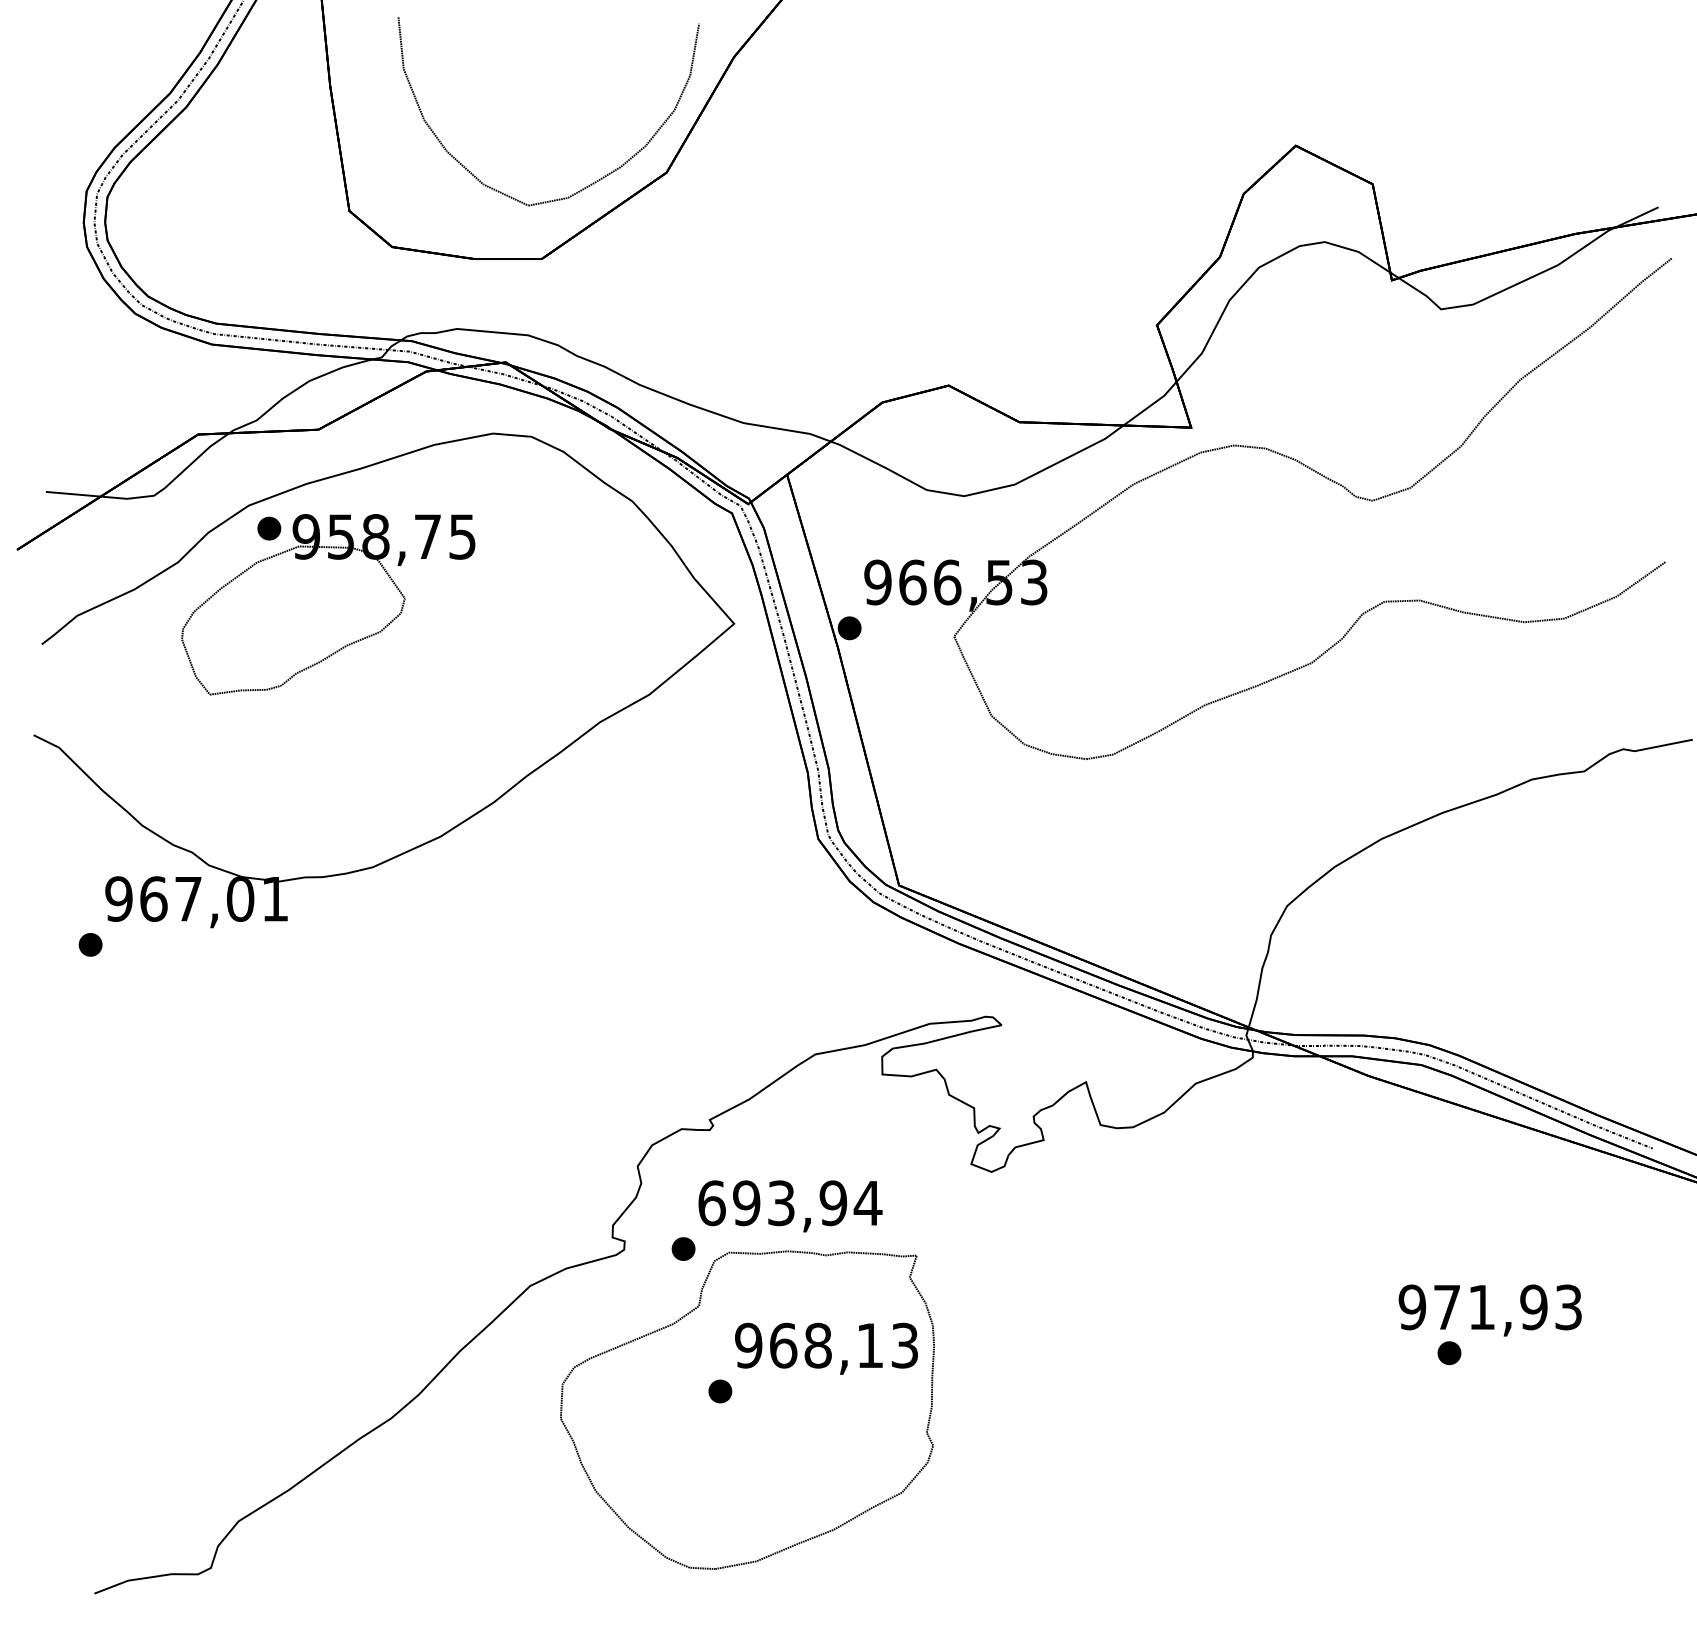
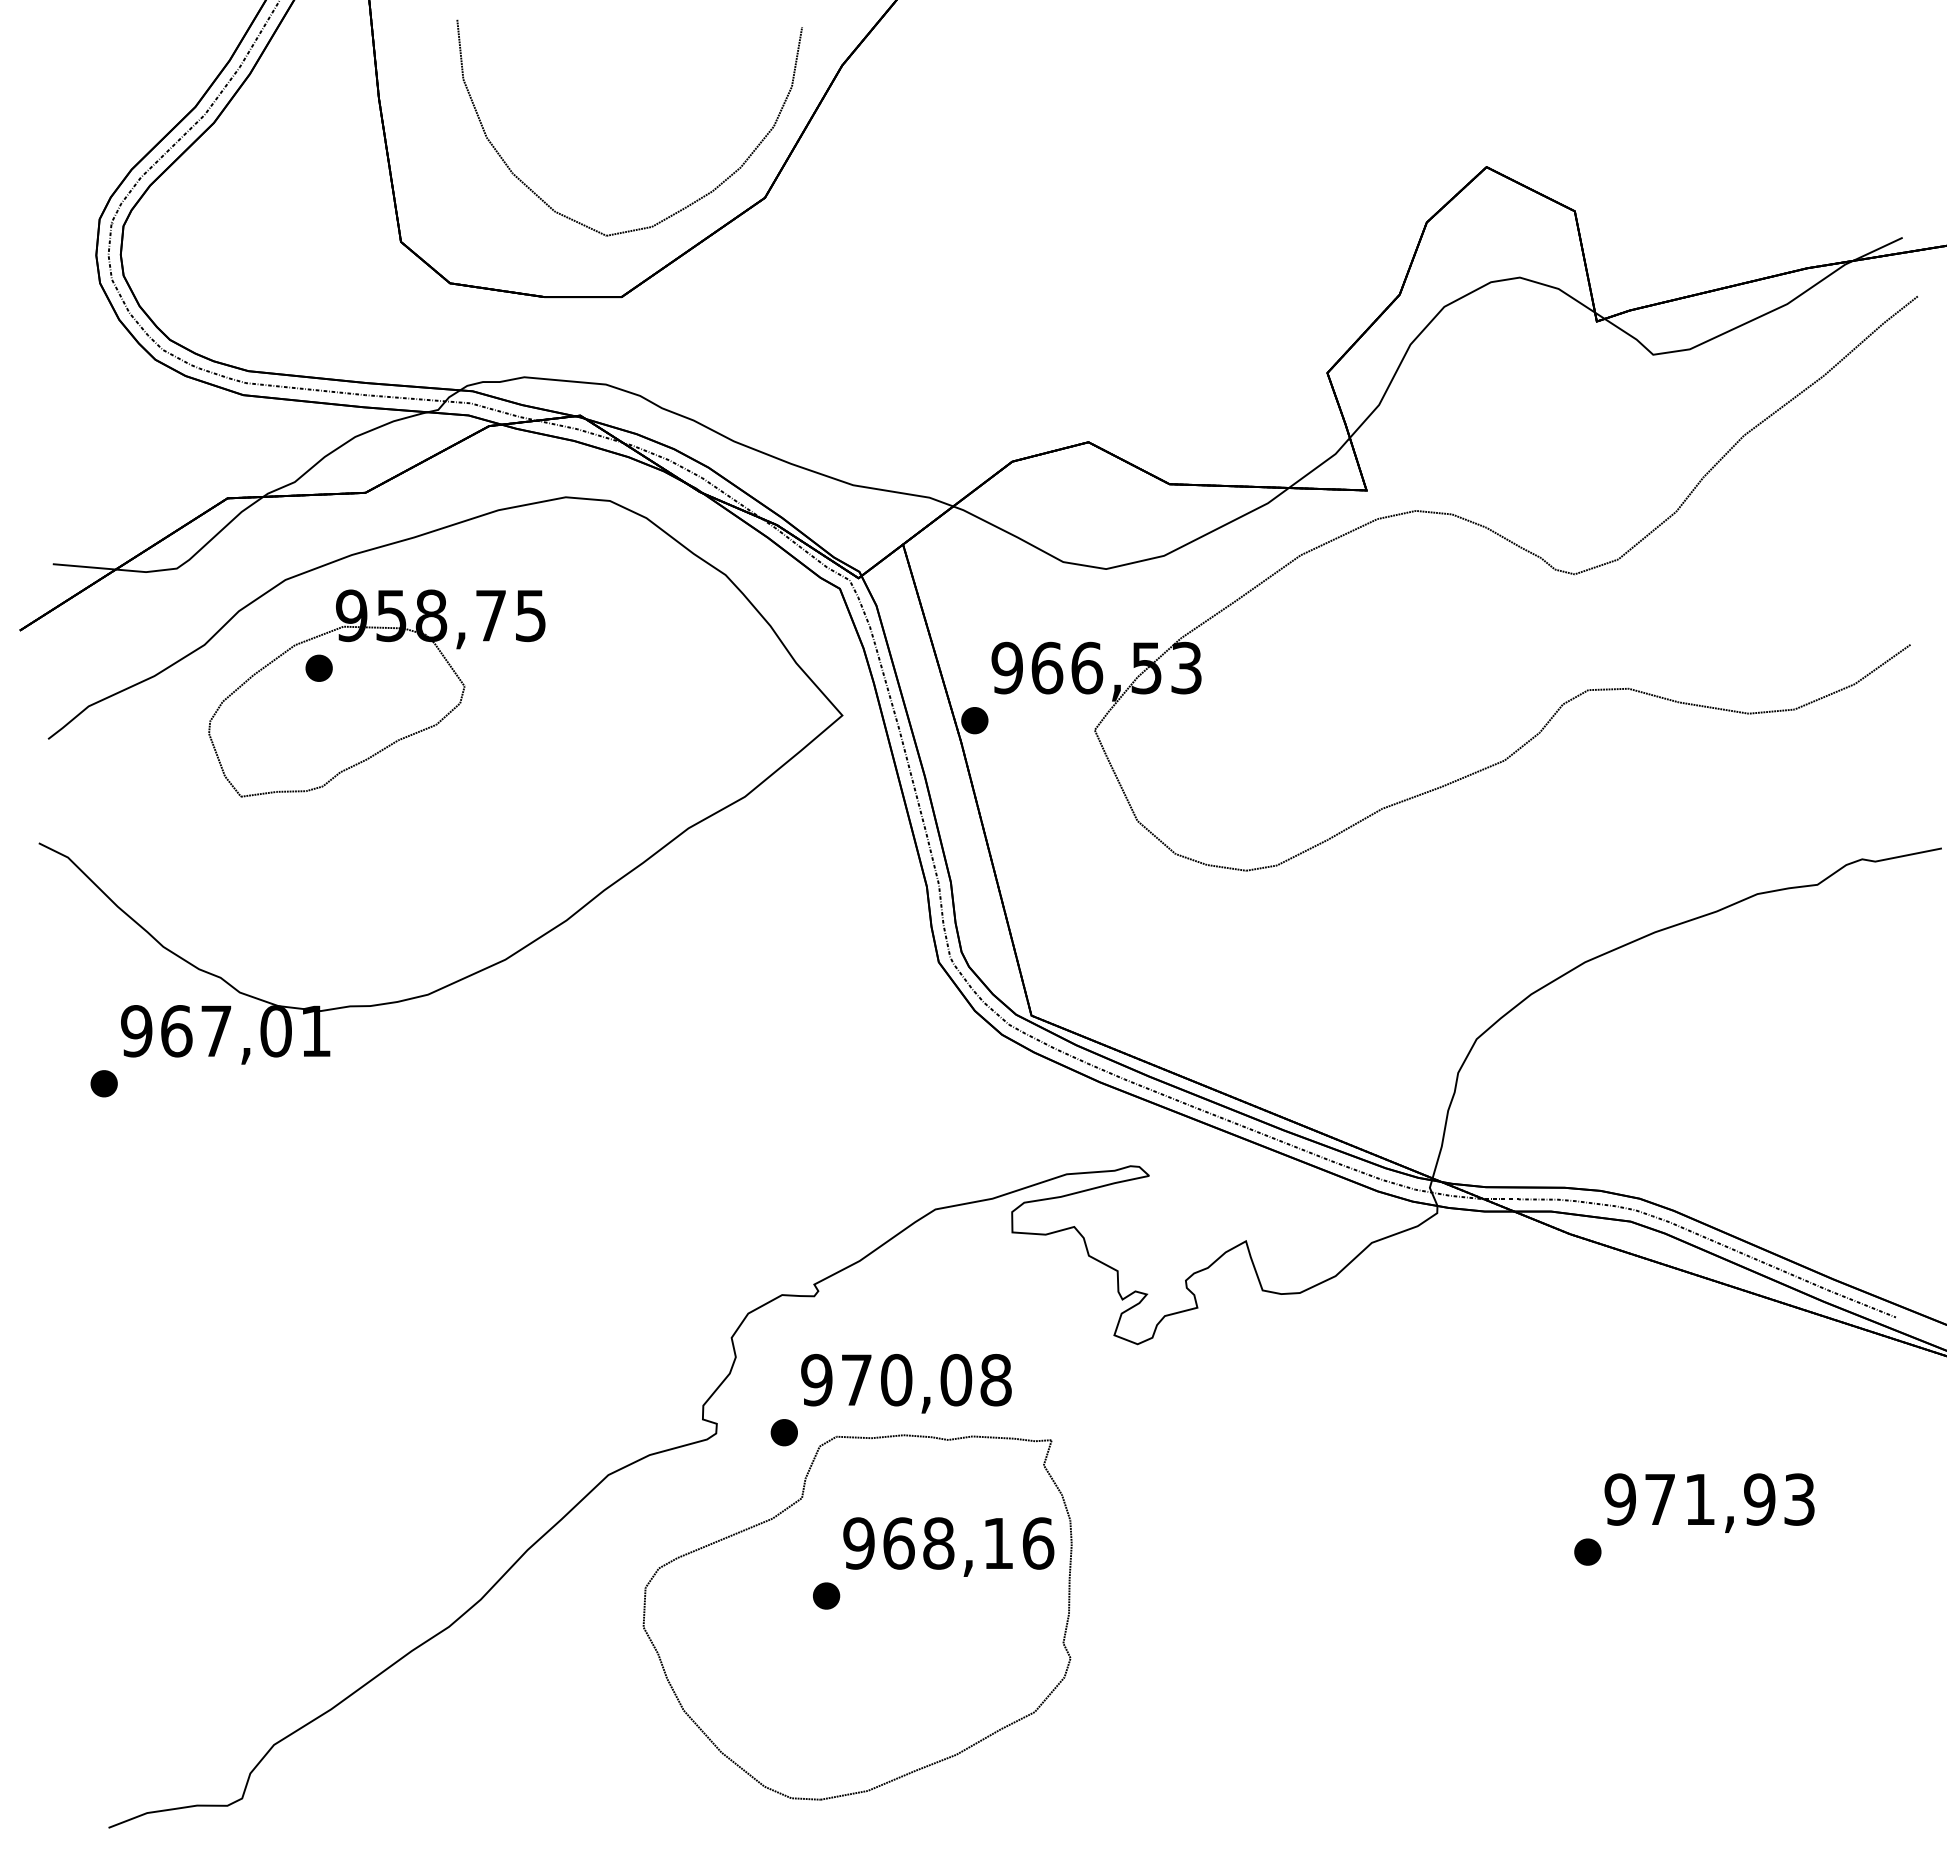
part: (268, 527) -> (318, 667), moved
text: (790, 1202) -> (906, 1379), 693,94 -> 970,08
text: (905, 1345) -> (1038, 1543), 968,13 -> 968,16
part: (1449, 1352) -> (1587, 1551), moved

